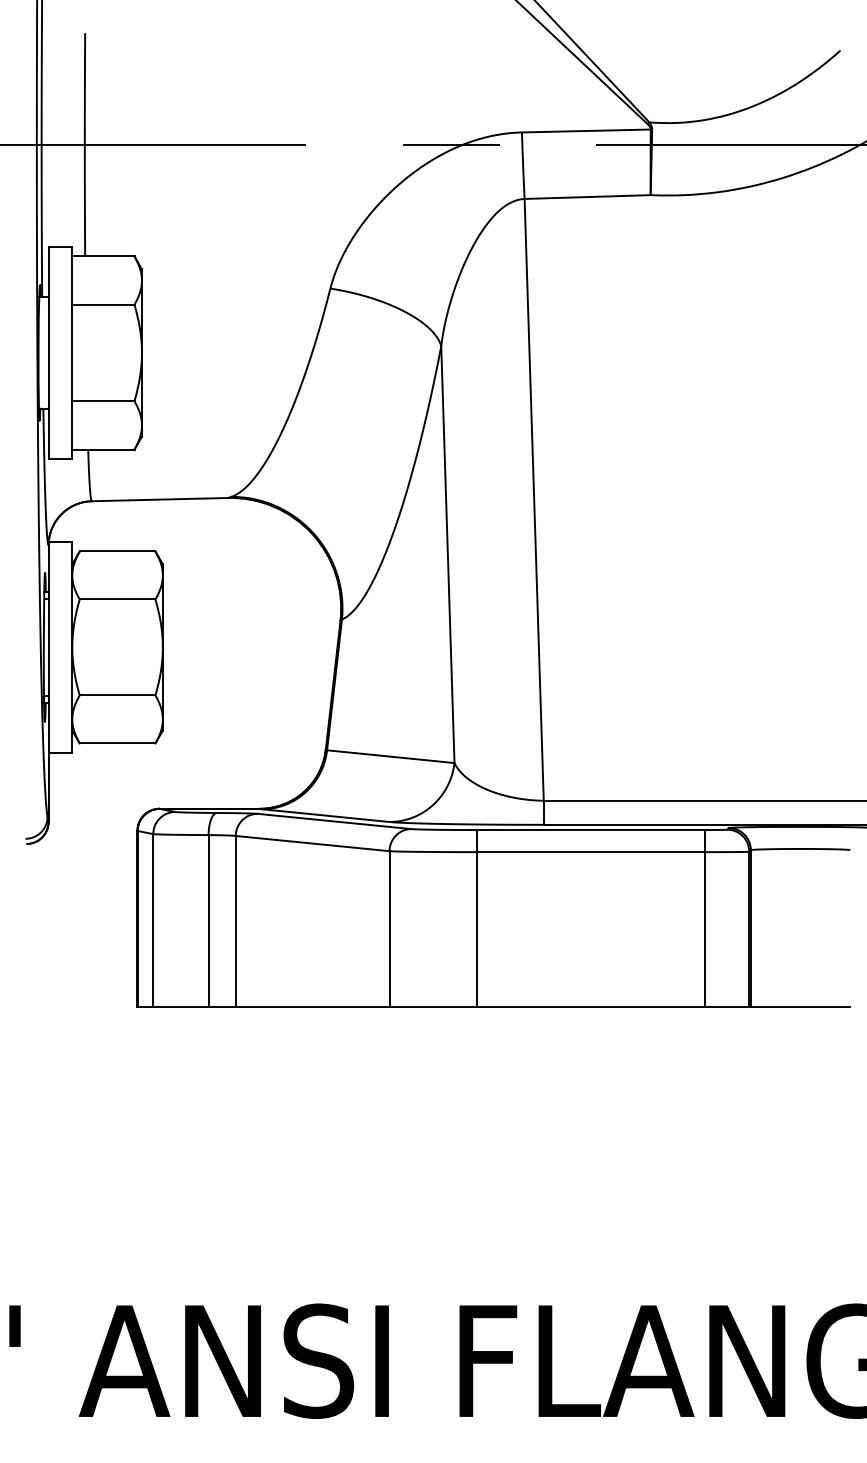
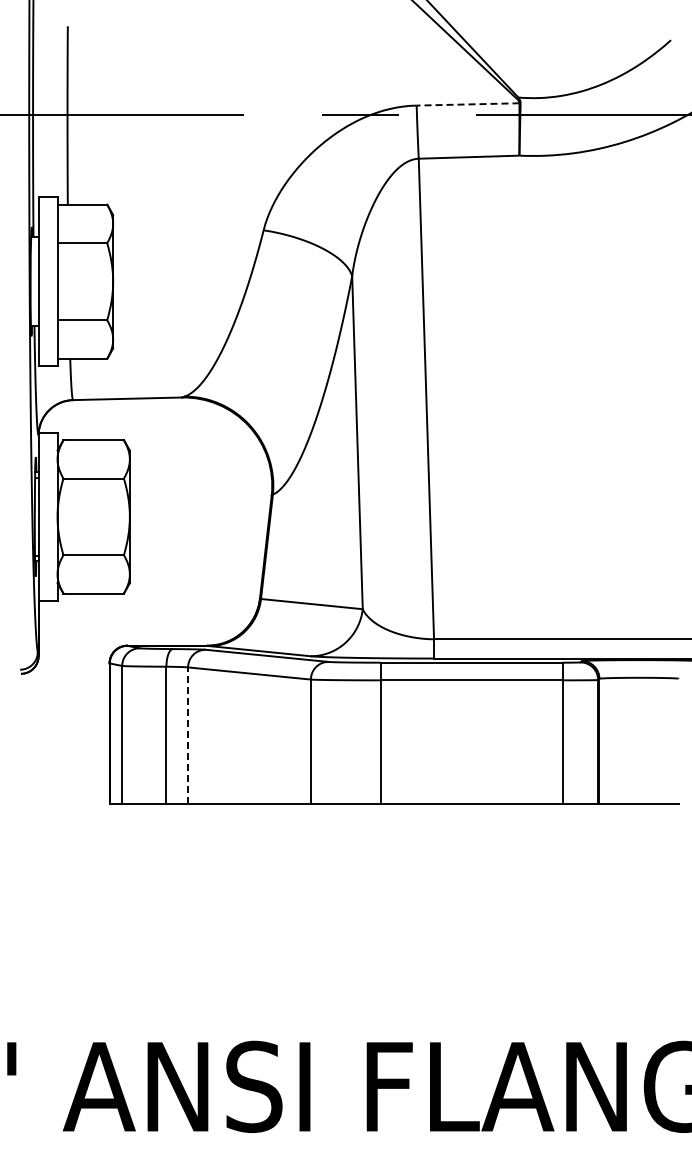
line: (585, 131) -> (467, 104), solid -> dashed
line: (236, 921) -> (188, 735), solid -> dashed

